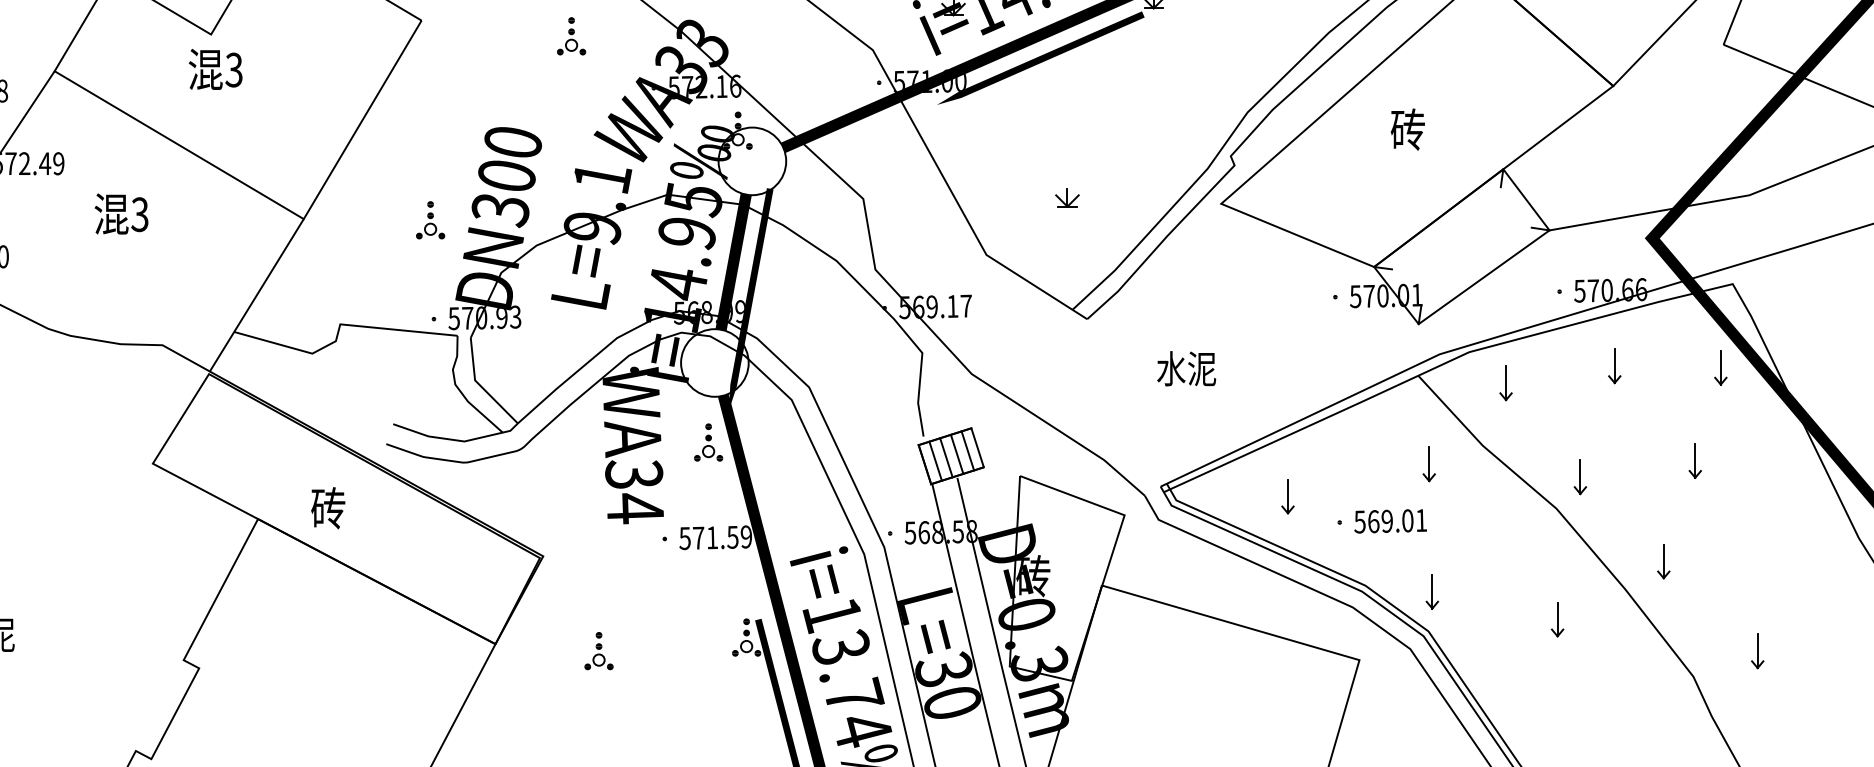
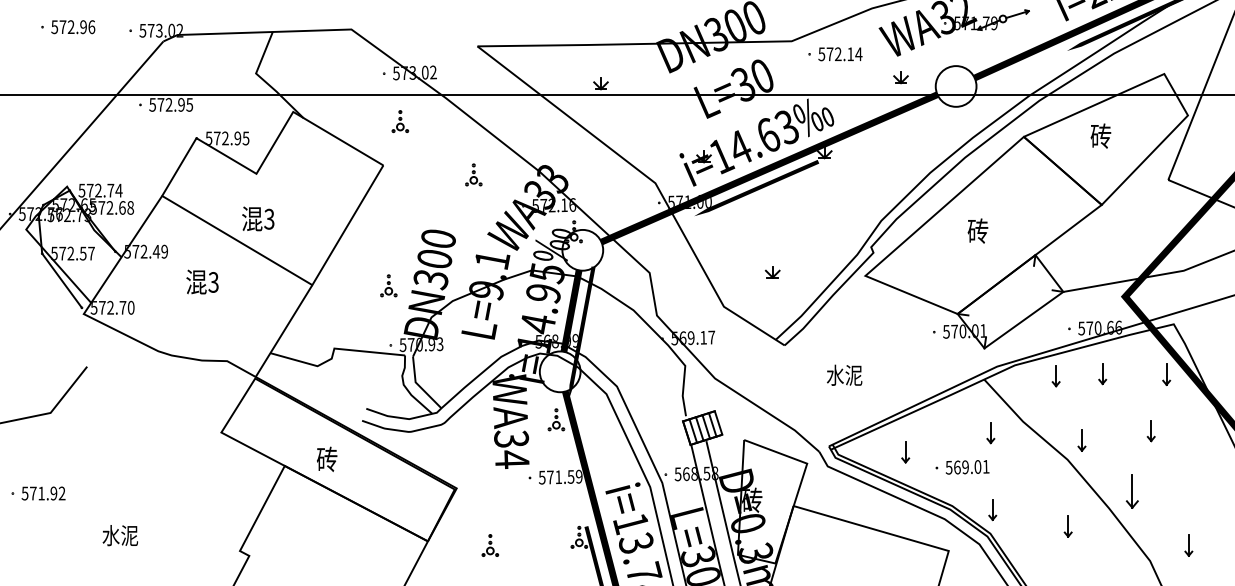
text: (216, 68) -> (258, 218), moved
part: (1504, 383) -> (1055, 376), moved
part: (1662, 561) -> (1131, 491), size x1.6

